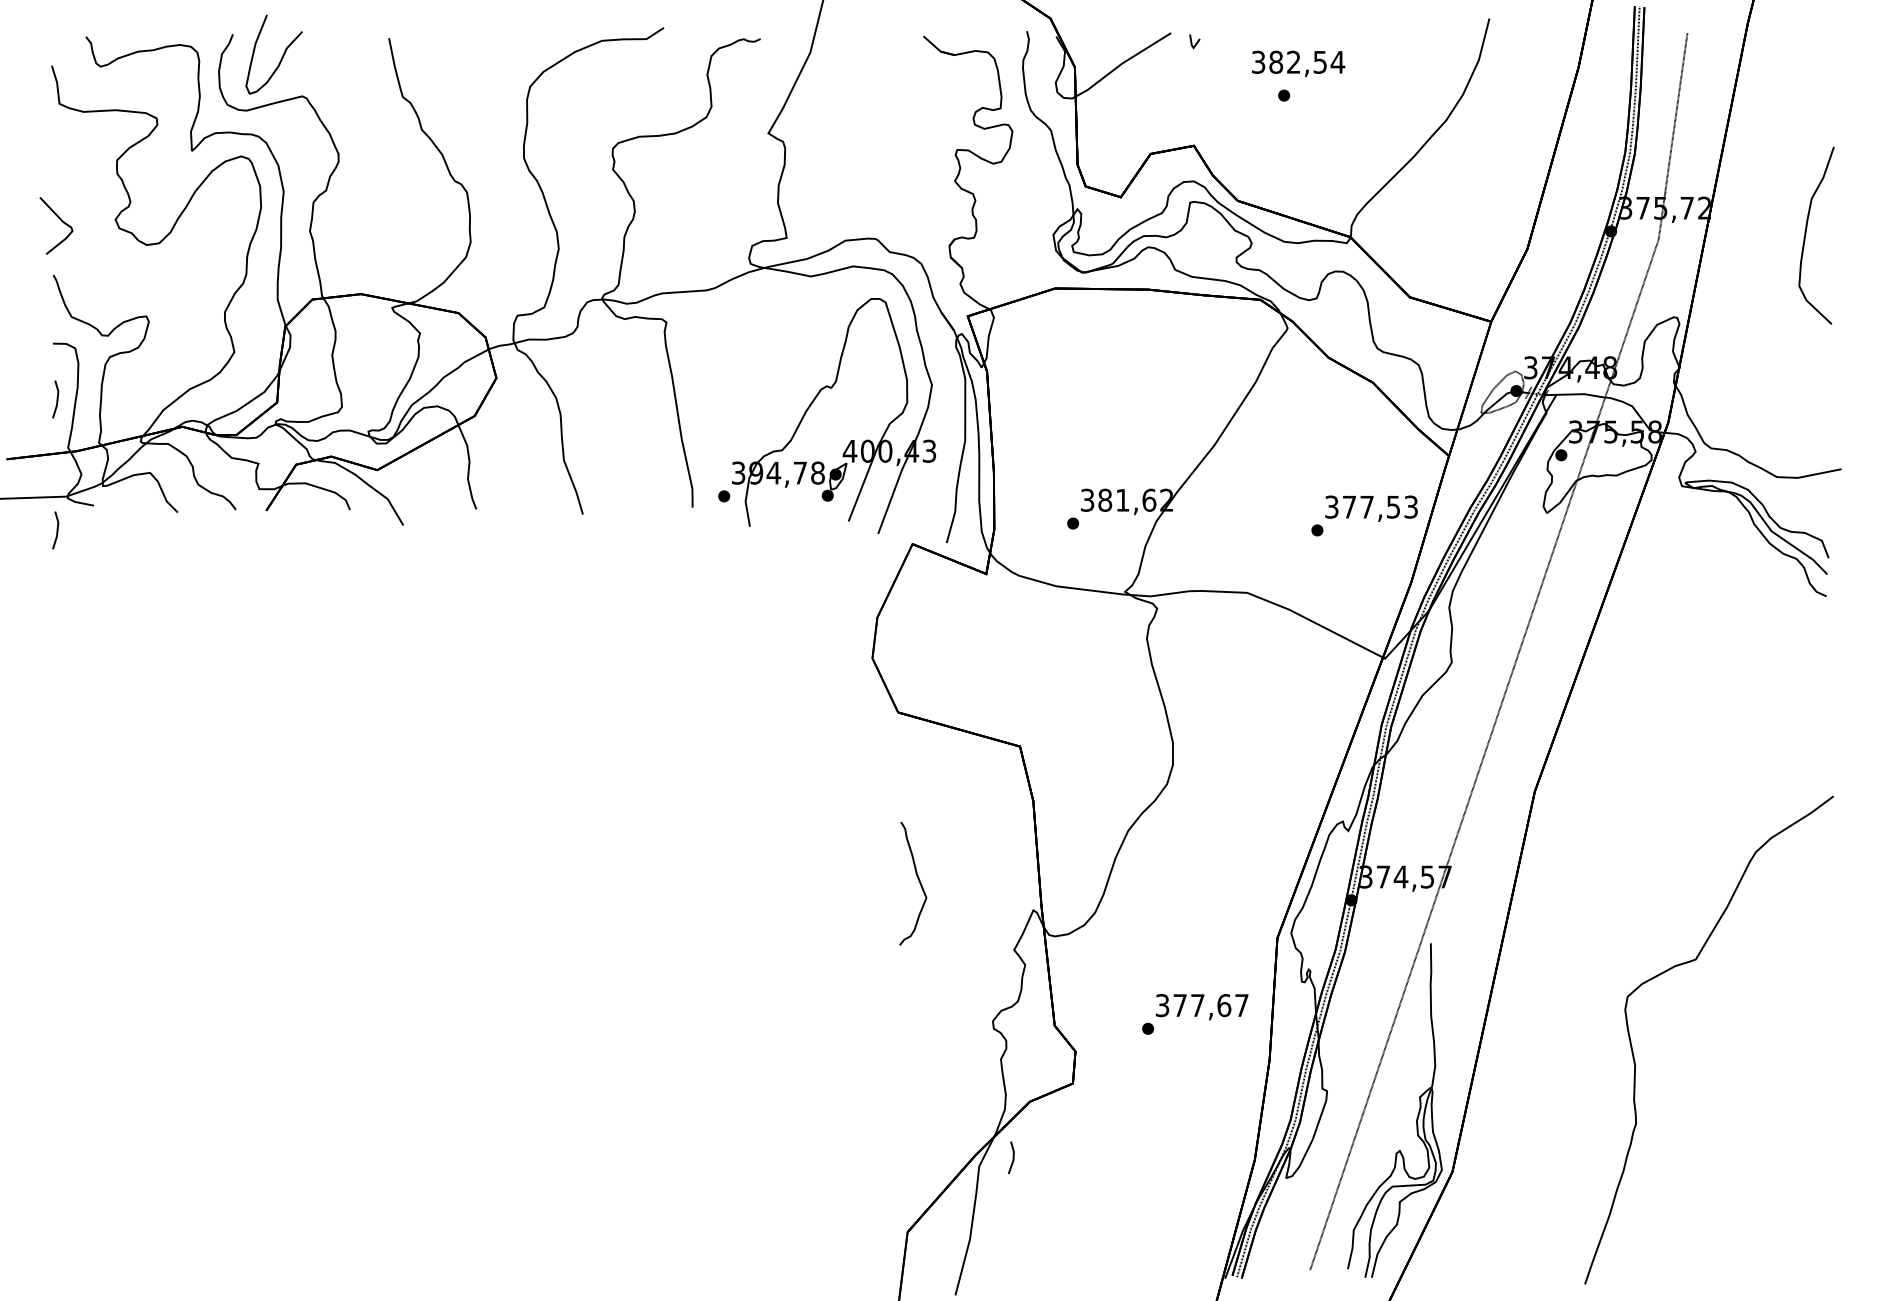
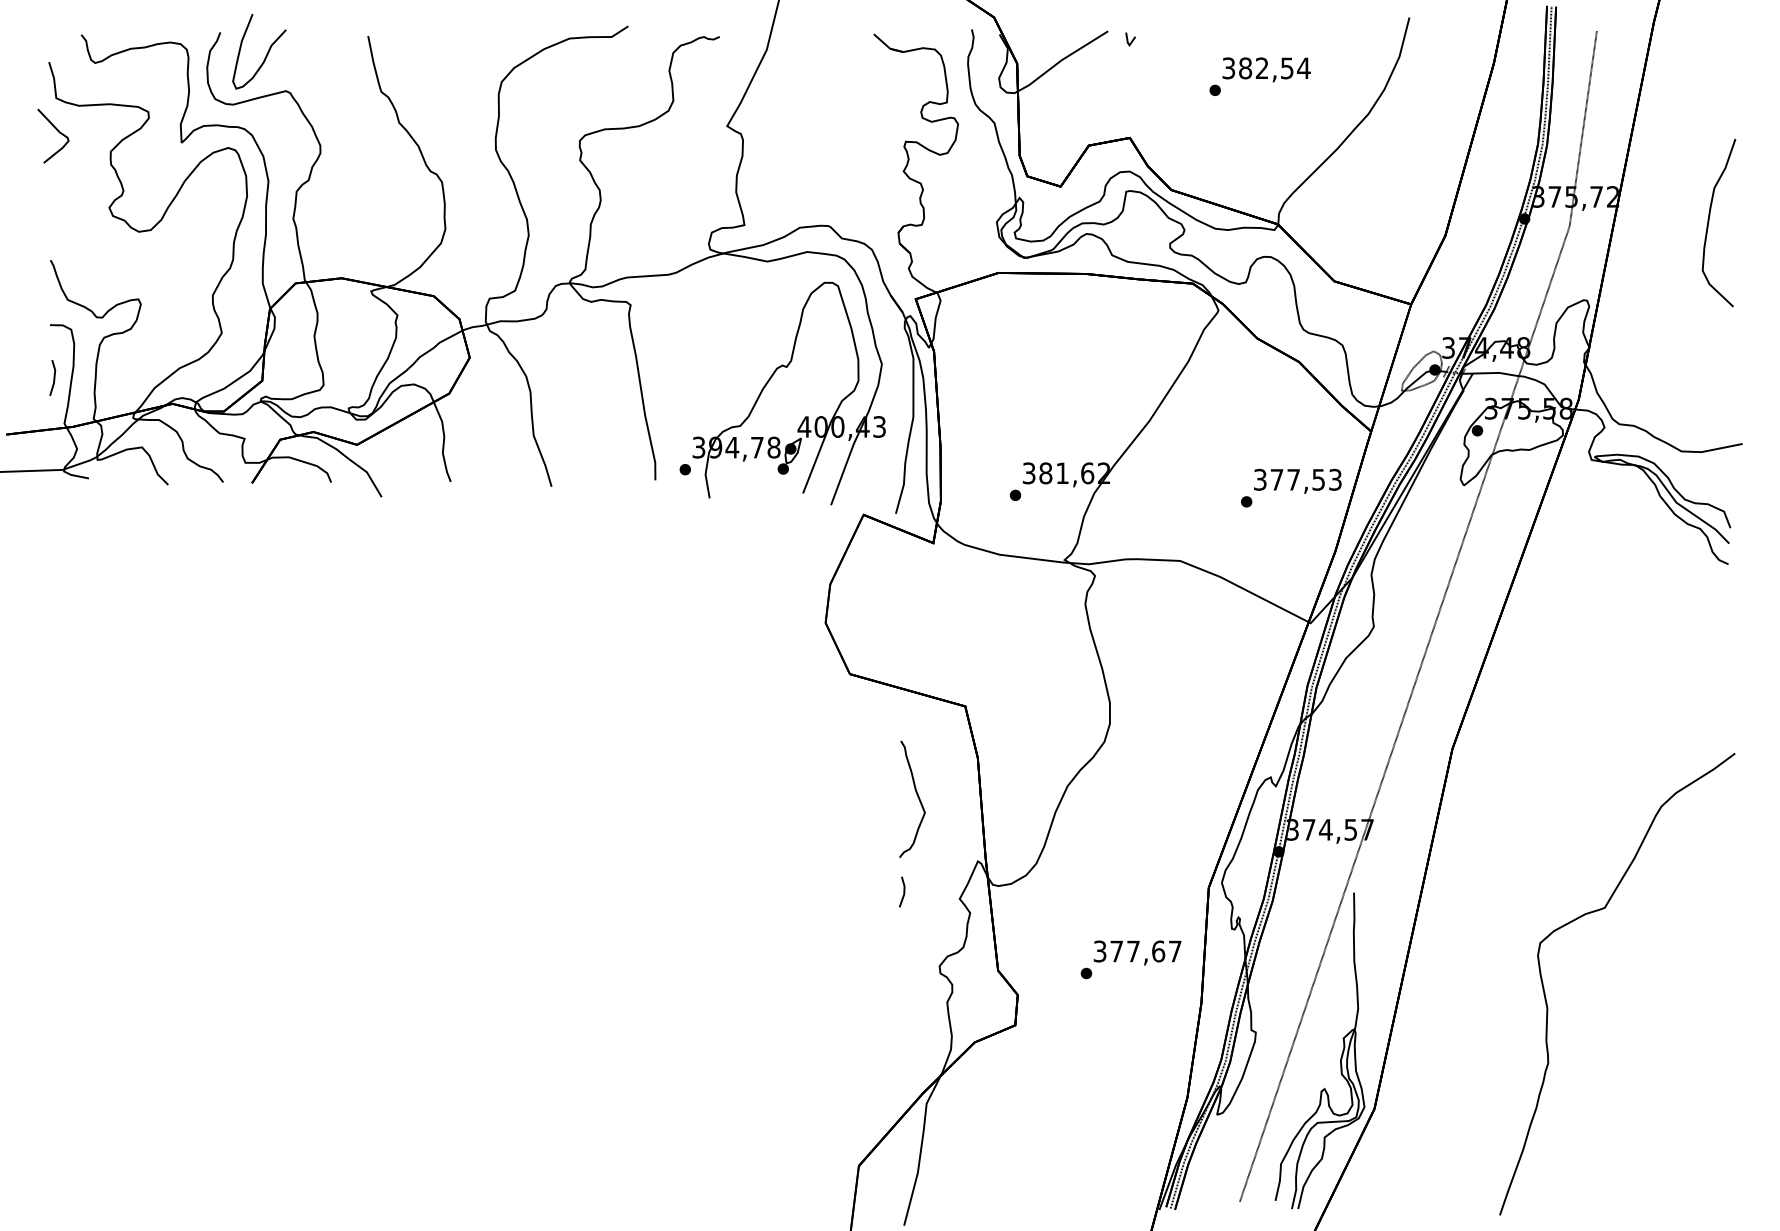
text: (1298, 63) -> (1266, 69), moved
curve: (60, 220) -> (57, 130), moved
line: (56, 530) -> (53, 501), removed
curve: (918, 881) -> (917, 797), moved
line: (1012, 1157) -> (903, 891), moved

